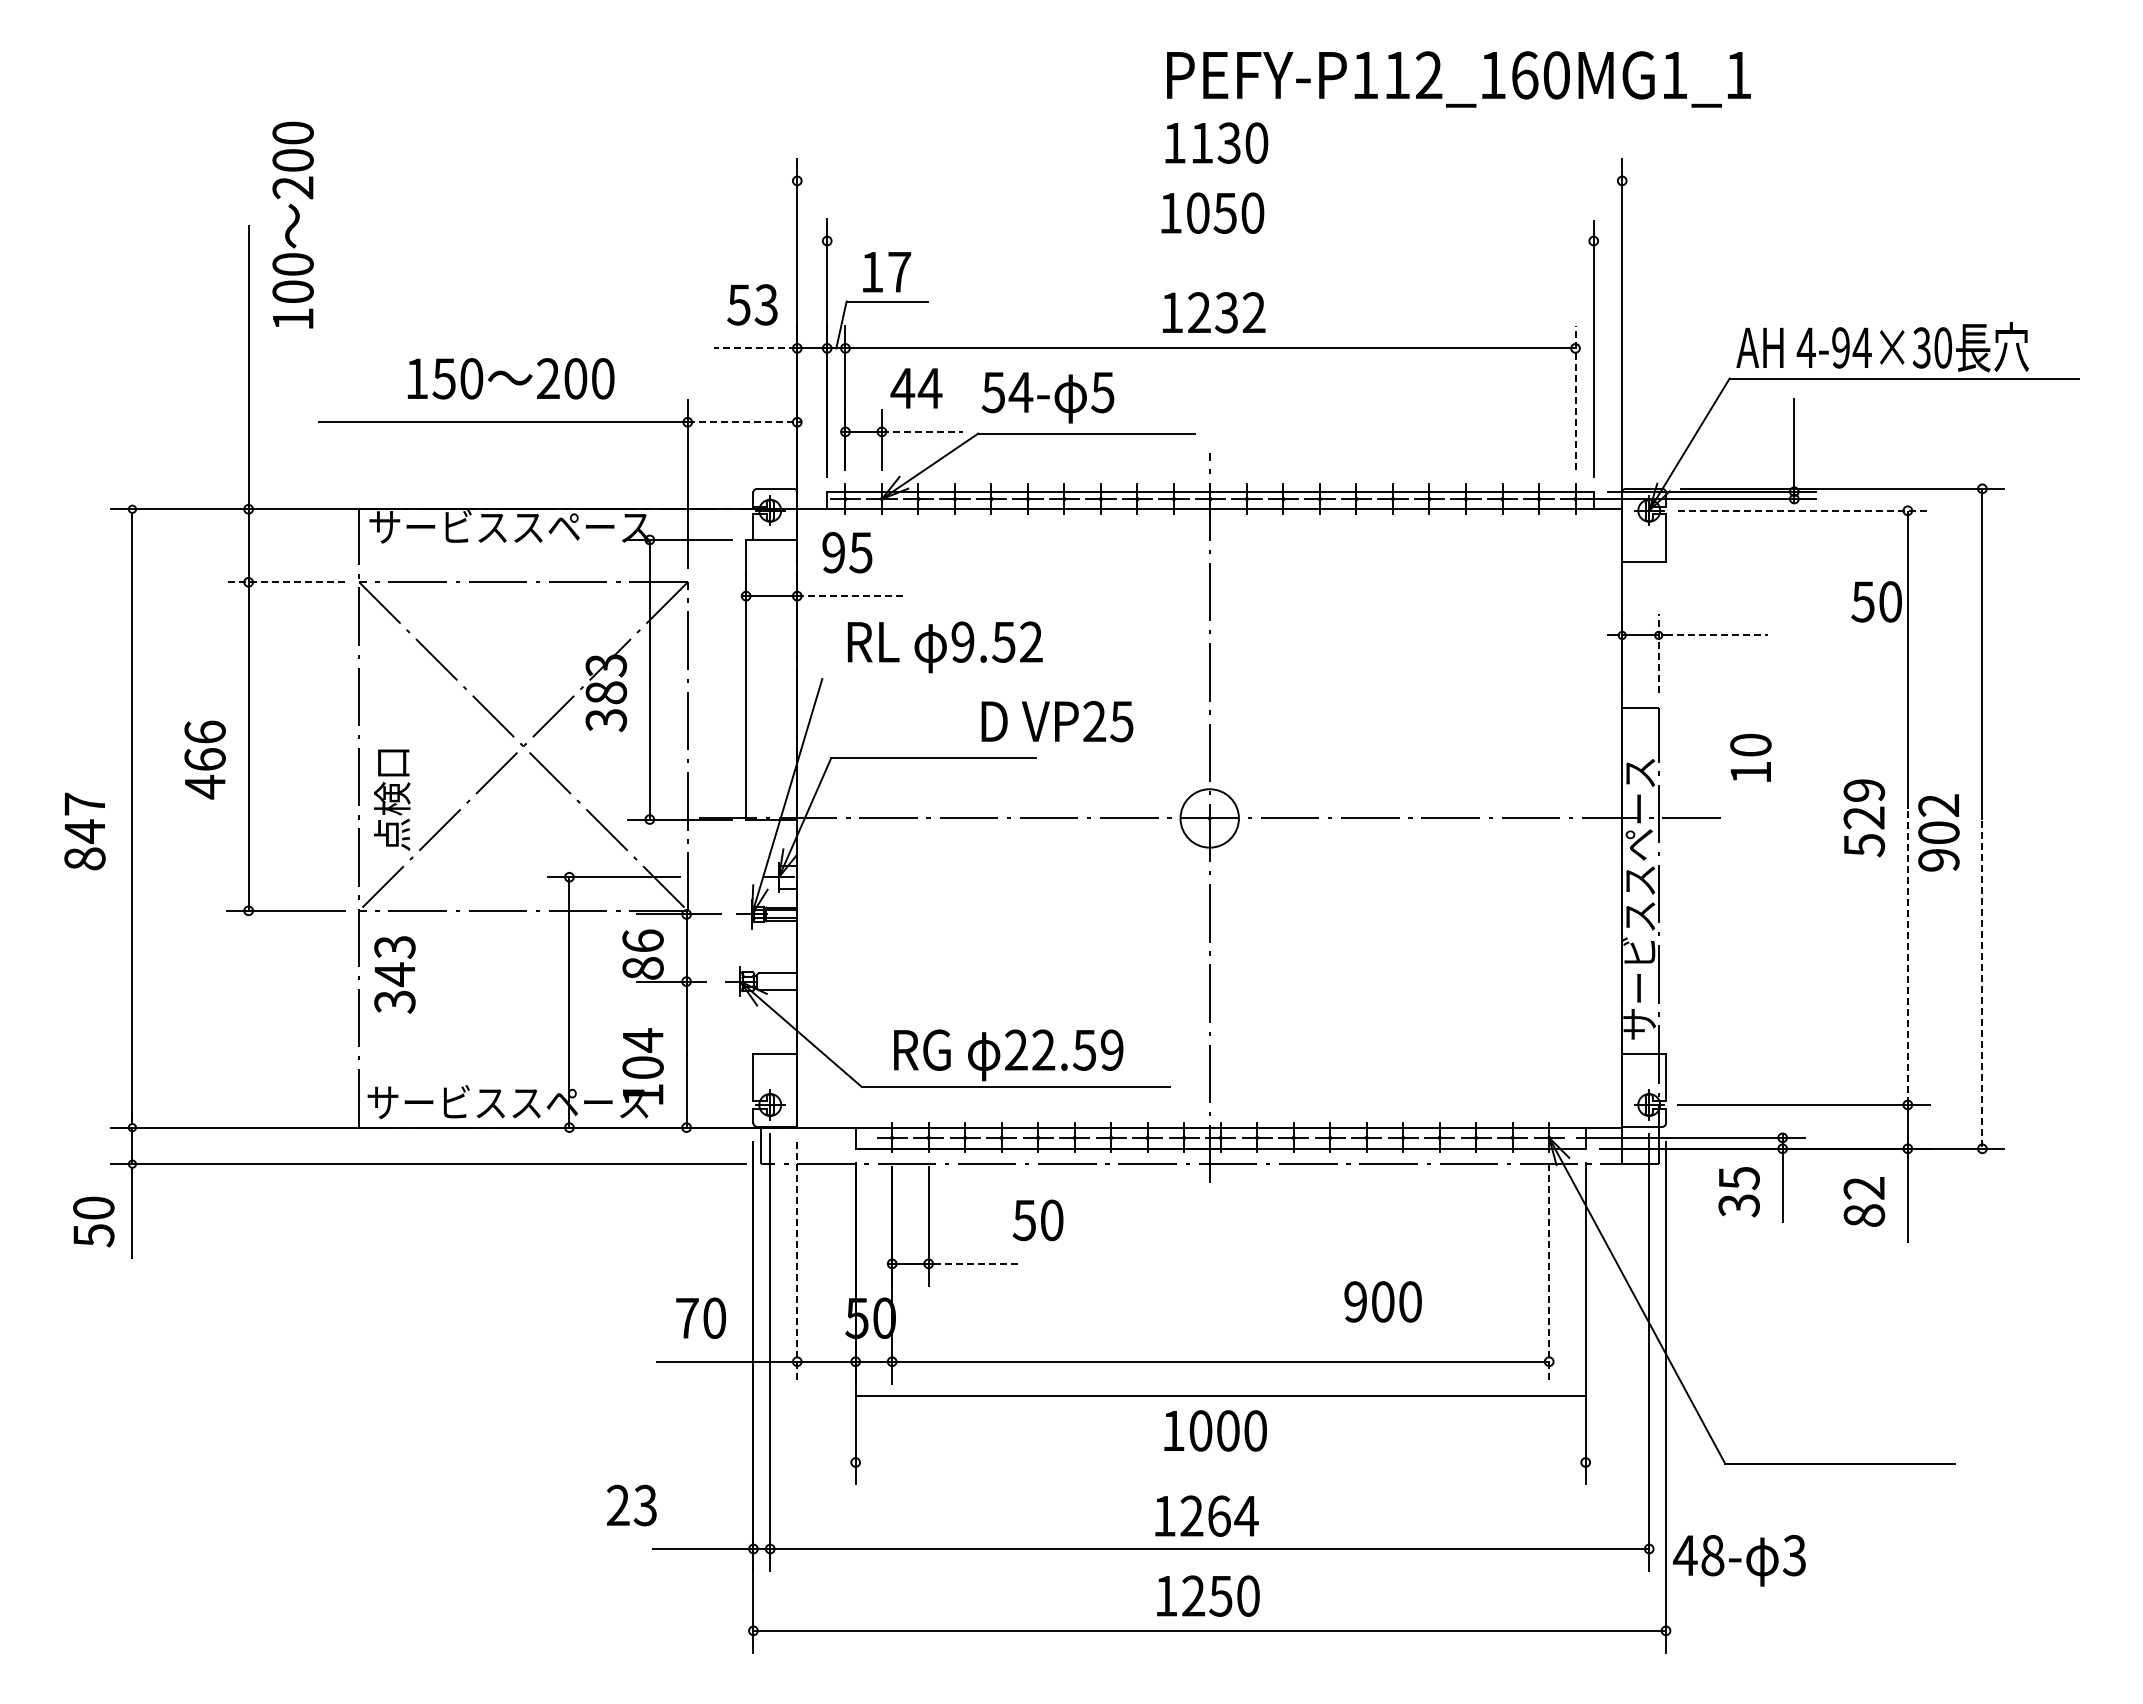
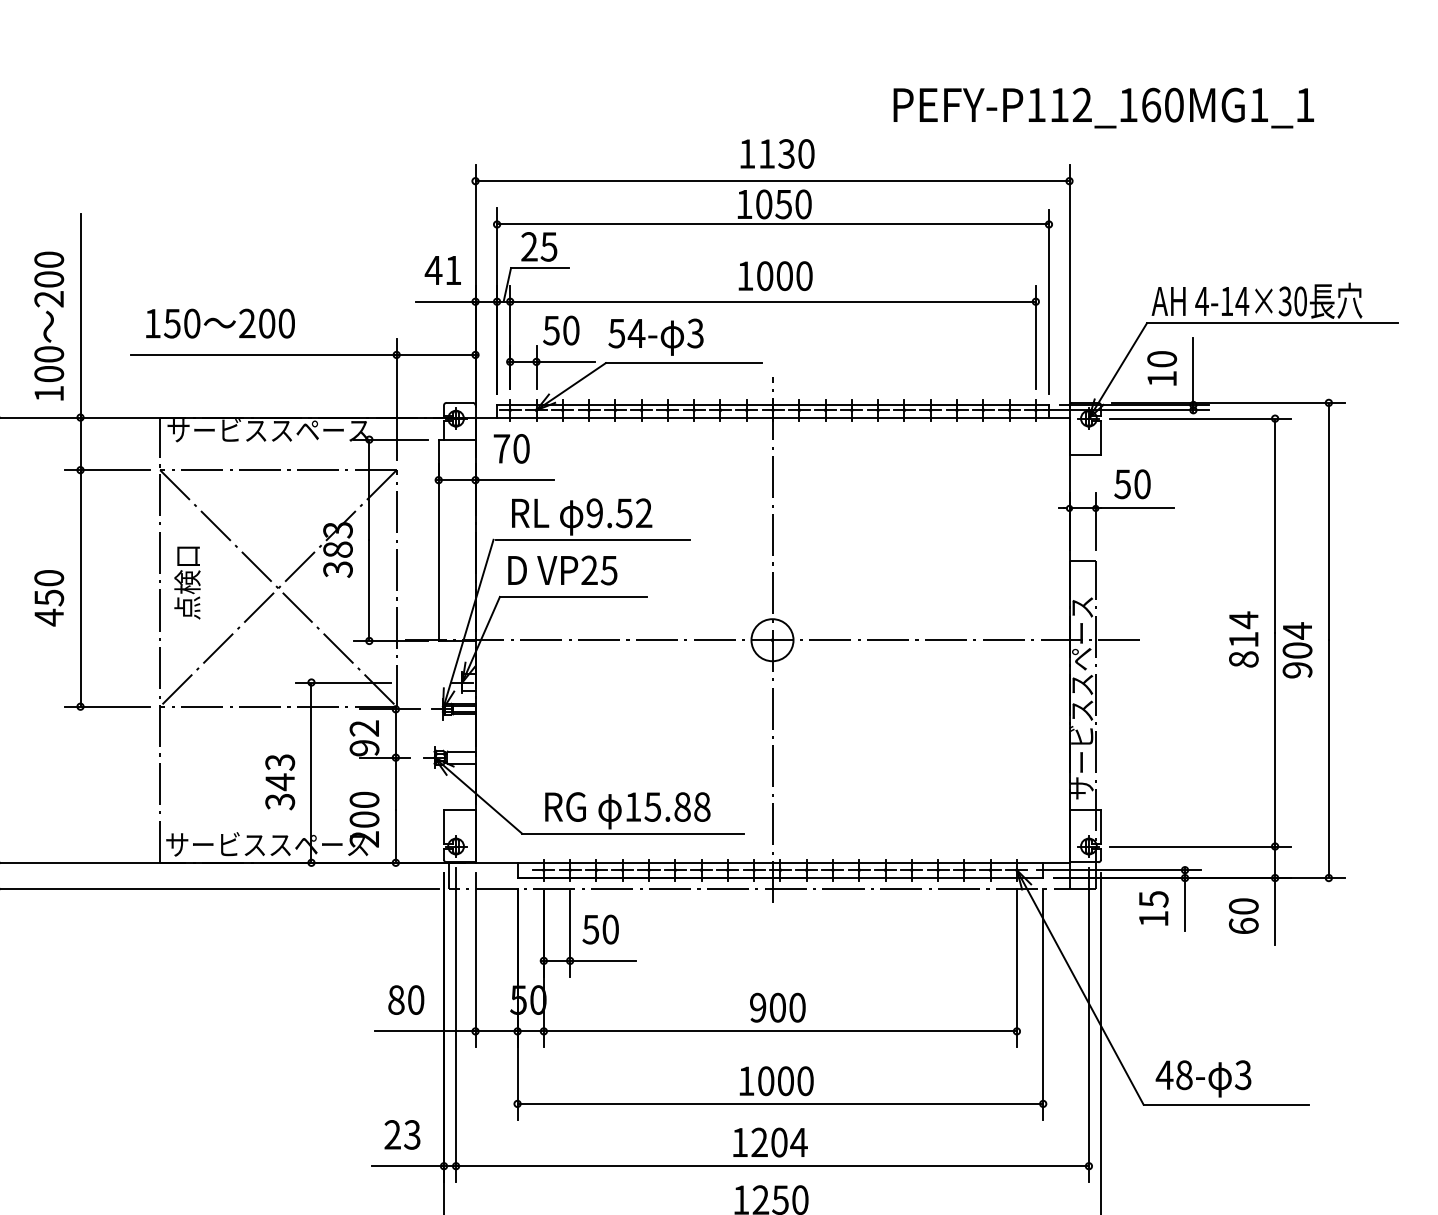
text: (1458, 79) -> (1103, 108), moved
line: (1209, 180) -> (772, 180), added
text: (292, 224) -> (48, 325), moved
line: (1210, 241) -> (773, 224), added
text: (886, 271) -> (539, 246), 17 -> 25
text: (751, 304) -> (442, 270), 53 -> 41
text: (1226, 312) -> (784, 275), 1232 -> 1000
text: (1840, 347) -> (1226, 301), 4-94×30 -> 4-14×30
line: (754, 348) -> (444, 301), dashed -> solid
text: (510, 378) -> (220, 323), moved
text: (916, 388) -> (561, 330), 44 -> 50
text: (1102, 391) -> (695, 332), 5 -> 3
line: (1575, 398) -> (1035, 337), dashed -> solid
line: (742, 422) -> (436, 355), dashed -> solid
line: (922, 431) -> (565, 361), dashed -> solid
line: (1804, 510) -> (1200, 418), dashed -> solid
text: (847, 552) -> (511, 448), 95 -> 70
line: (285, 582) -> (107, 470), dashed -> solid
line: (852, 596) -> (515, 480), dashed -> solid
text: (1876, 601) -> (1132, 484), moved
line: (1716, 635) -> (1137, 508), dashed -> solid
line: (1658, 653) -> (1095, 521), dashed -> solid
line: (960, 679) -> (593, 540), added
text: (1057, 721) -> (562, 570), moved
text: (204, 745) -> (48, 587), 466 -> 450
text: (1750, 757) -> (1161, 368), moved
text: (392, 799) -> (187, 582), moved
text: (1938, 805) -> (1297, 630), 902 -> 904
text: (1864, 817) -> (1243, 639), 529 -> 814
text: (642, 954) -> (364, 738), 86 -> 92
line: (1907, 955) -> (1274, 738), dashed -> solid
text: (394, 974) -> (279, 782), moved
line: (1982, 982) -> (1328, 758), dashed -> solid
text: (1064, 1049) -> (667, 806), 22.59 -> 15.88
text: (642, 1067) -> (364, 819), 104 -> 200
text: (1864, 1201) -> (1243, 916), 82 -> 60
text: (1738, 1205) -> (1153, 918), 35 -> 15
text: (1037, 1220) -> (600, 929), moved
line: (797, 1263) -> (475, 960), dashed -> solid
line: (976, 1263) -> (604, 960), dashed -> solid
line: (1549, 1273) -> (1017, 967), dashed -> solid
text: (1382, 1301) -> (777, 1007), moved
text: (687, 1317) -> (396, 999), 70 -> 80
line: (1220, 1395) -> (780, 1103), moved
text: (631, 1505) -> (402, 1134), moved
text: (1219, 1515) -> (779, 1142), 1264 -> 1204
text: (1739, 1560) -> (1203, 1078), moved

